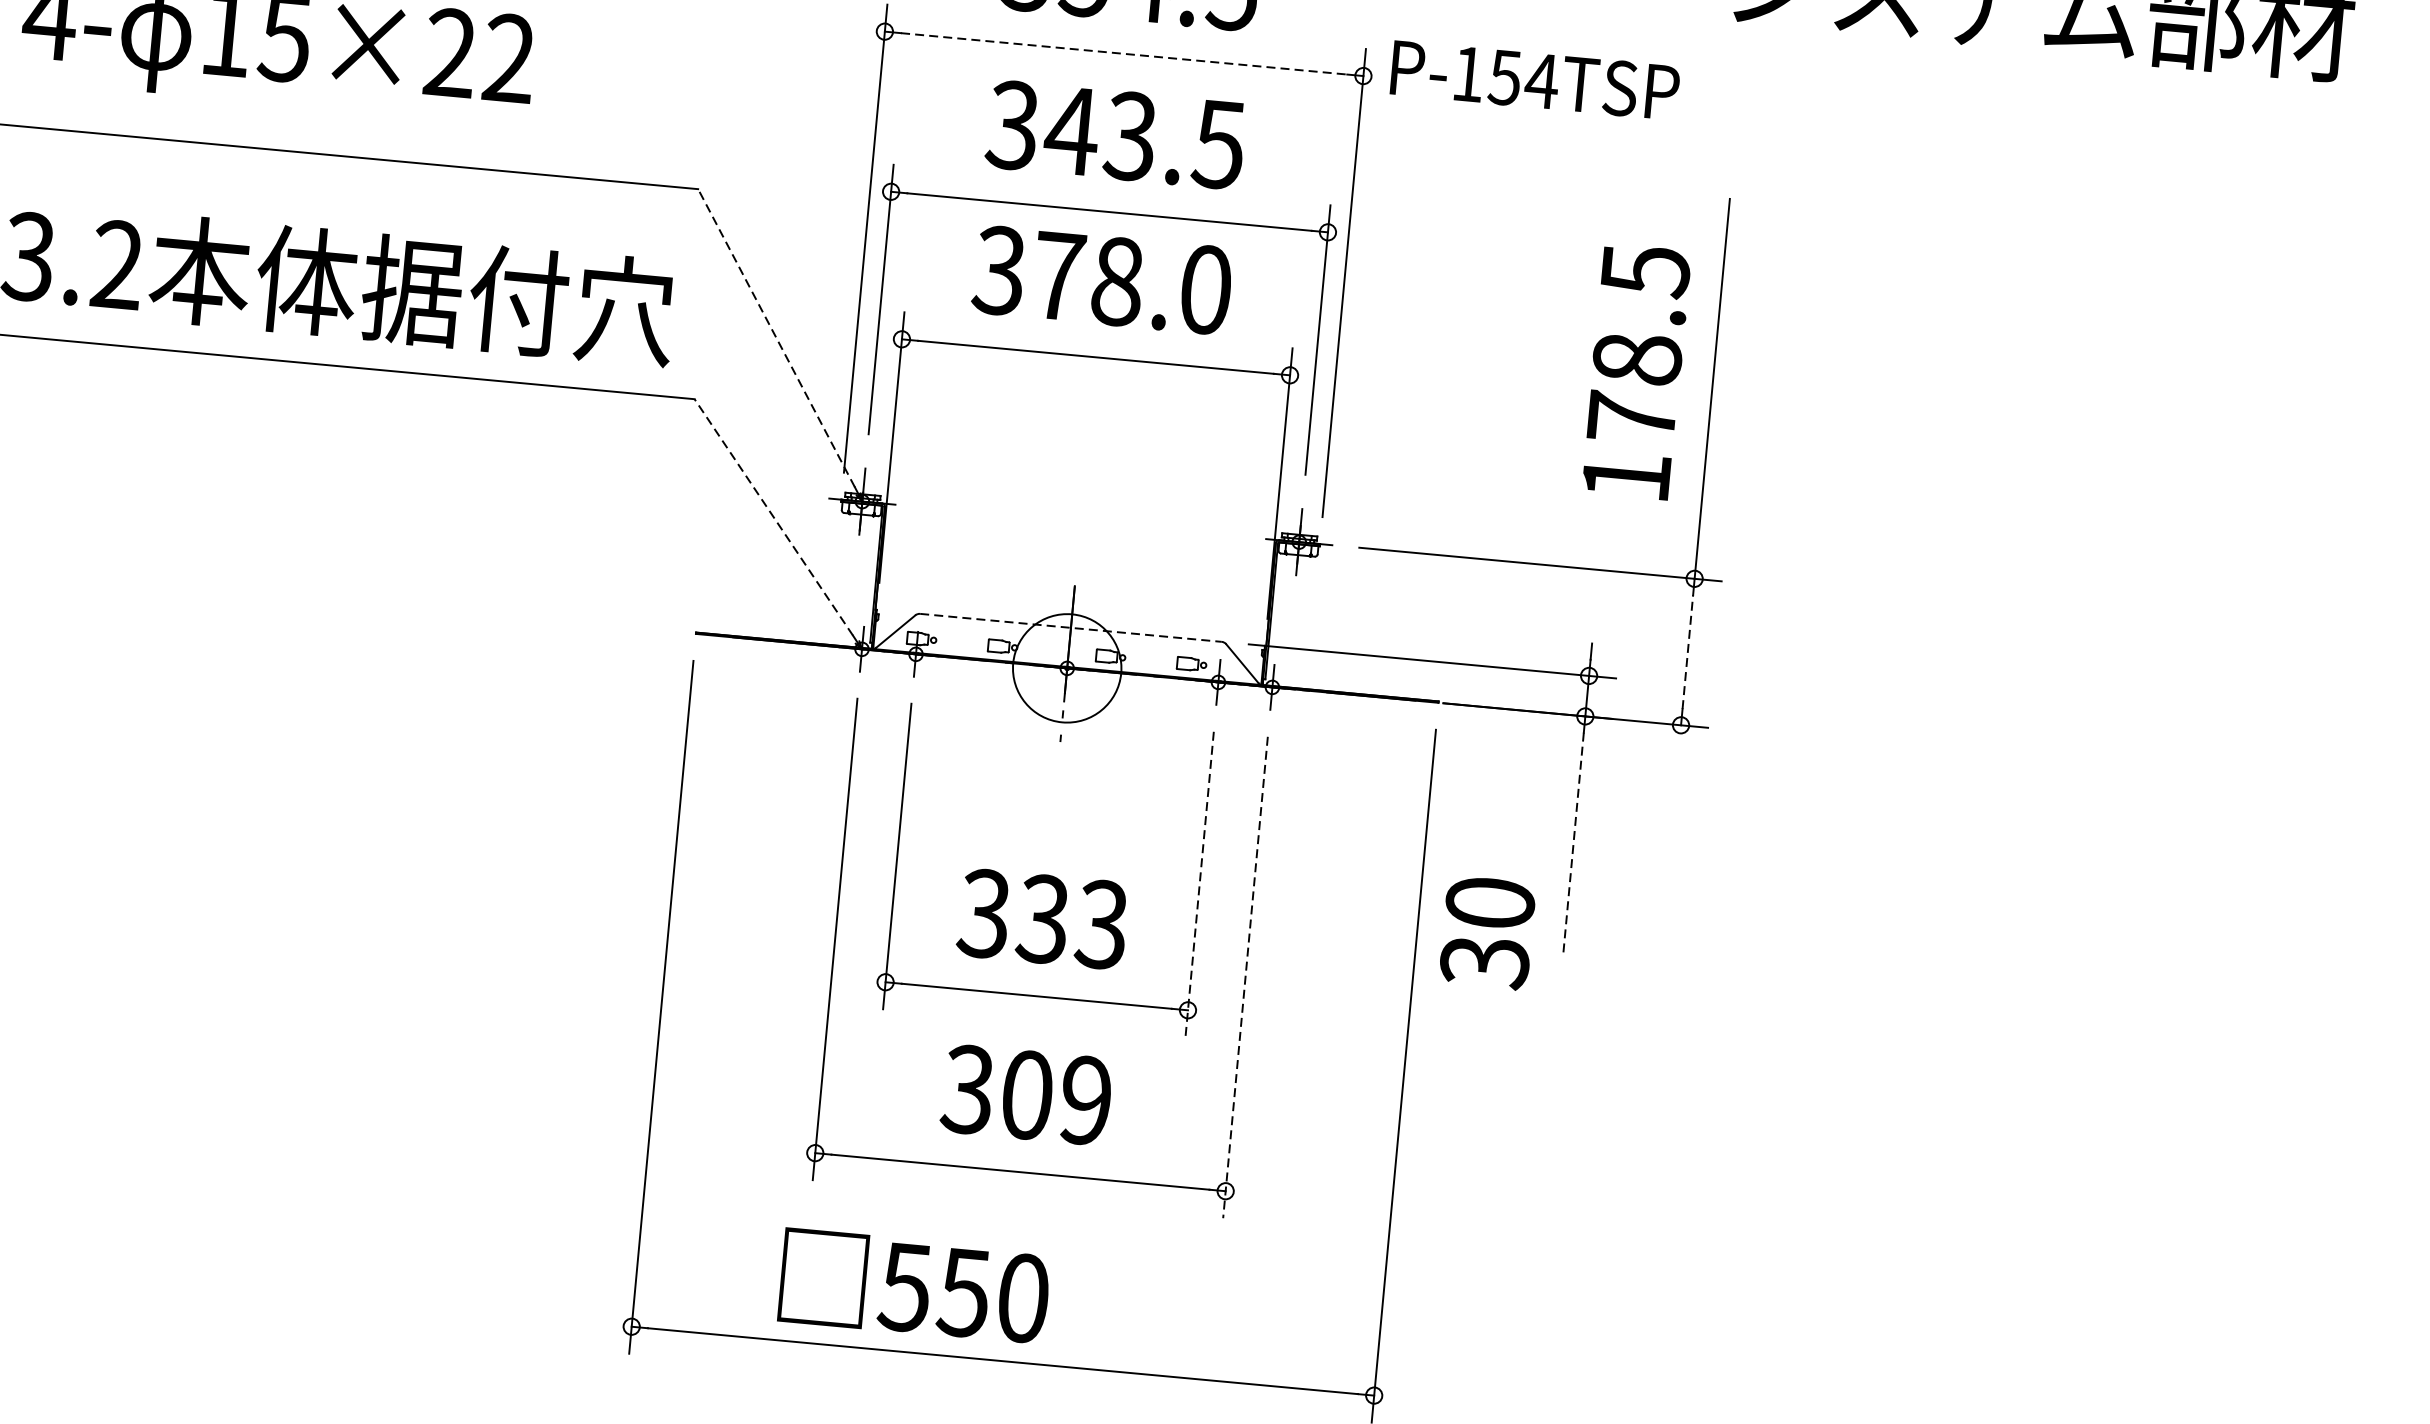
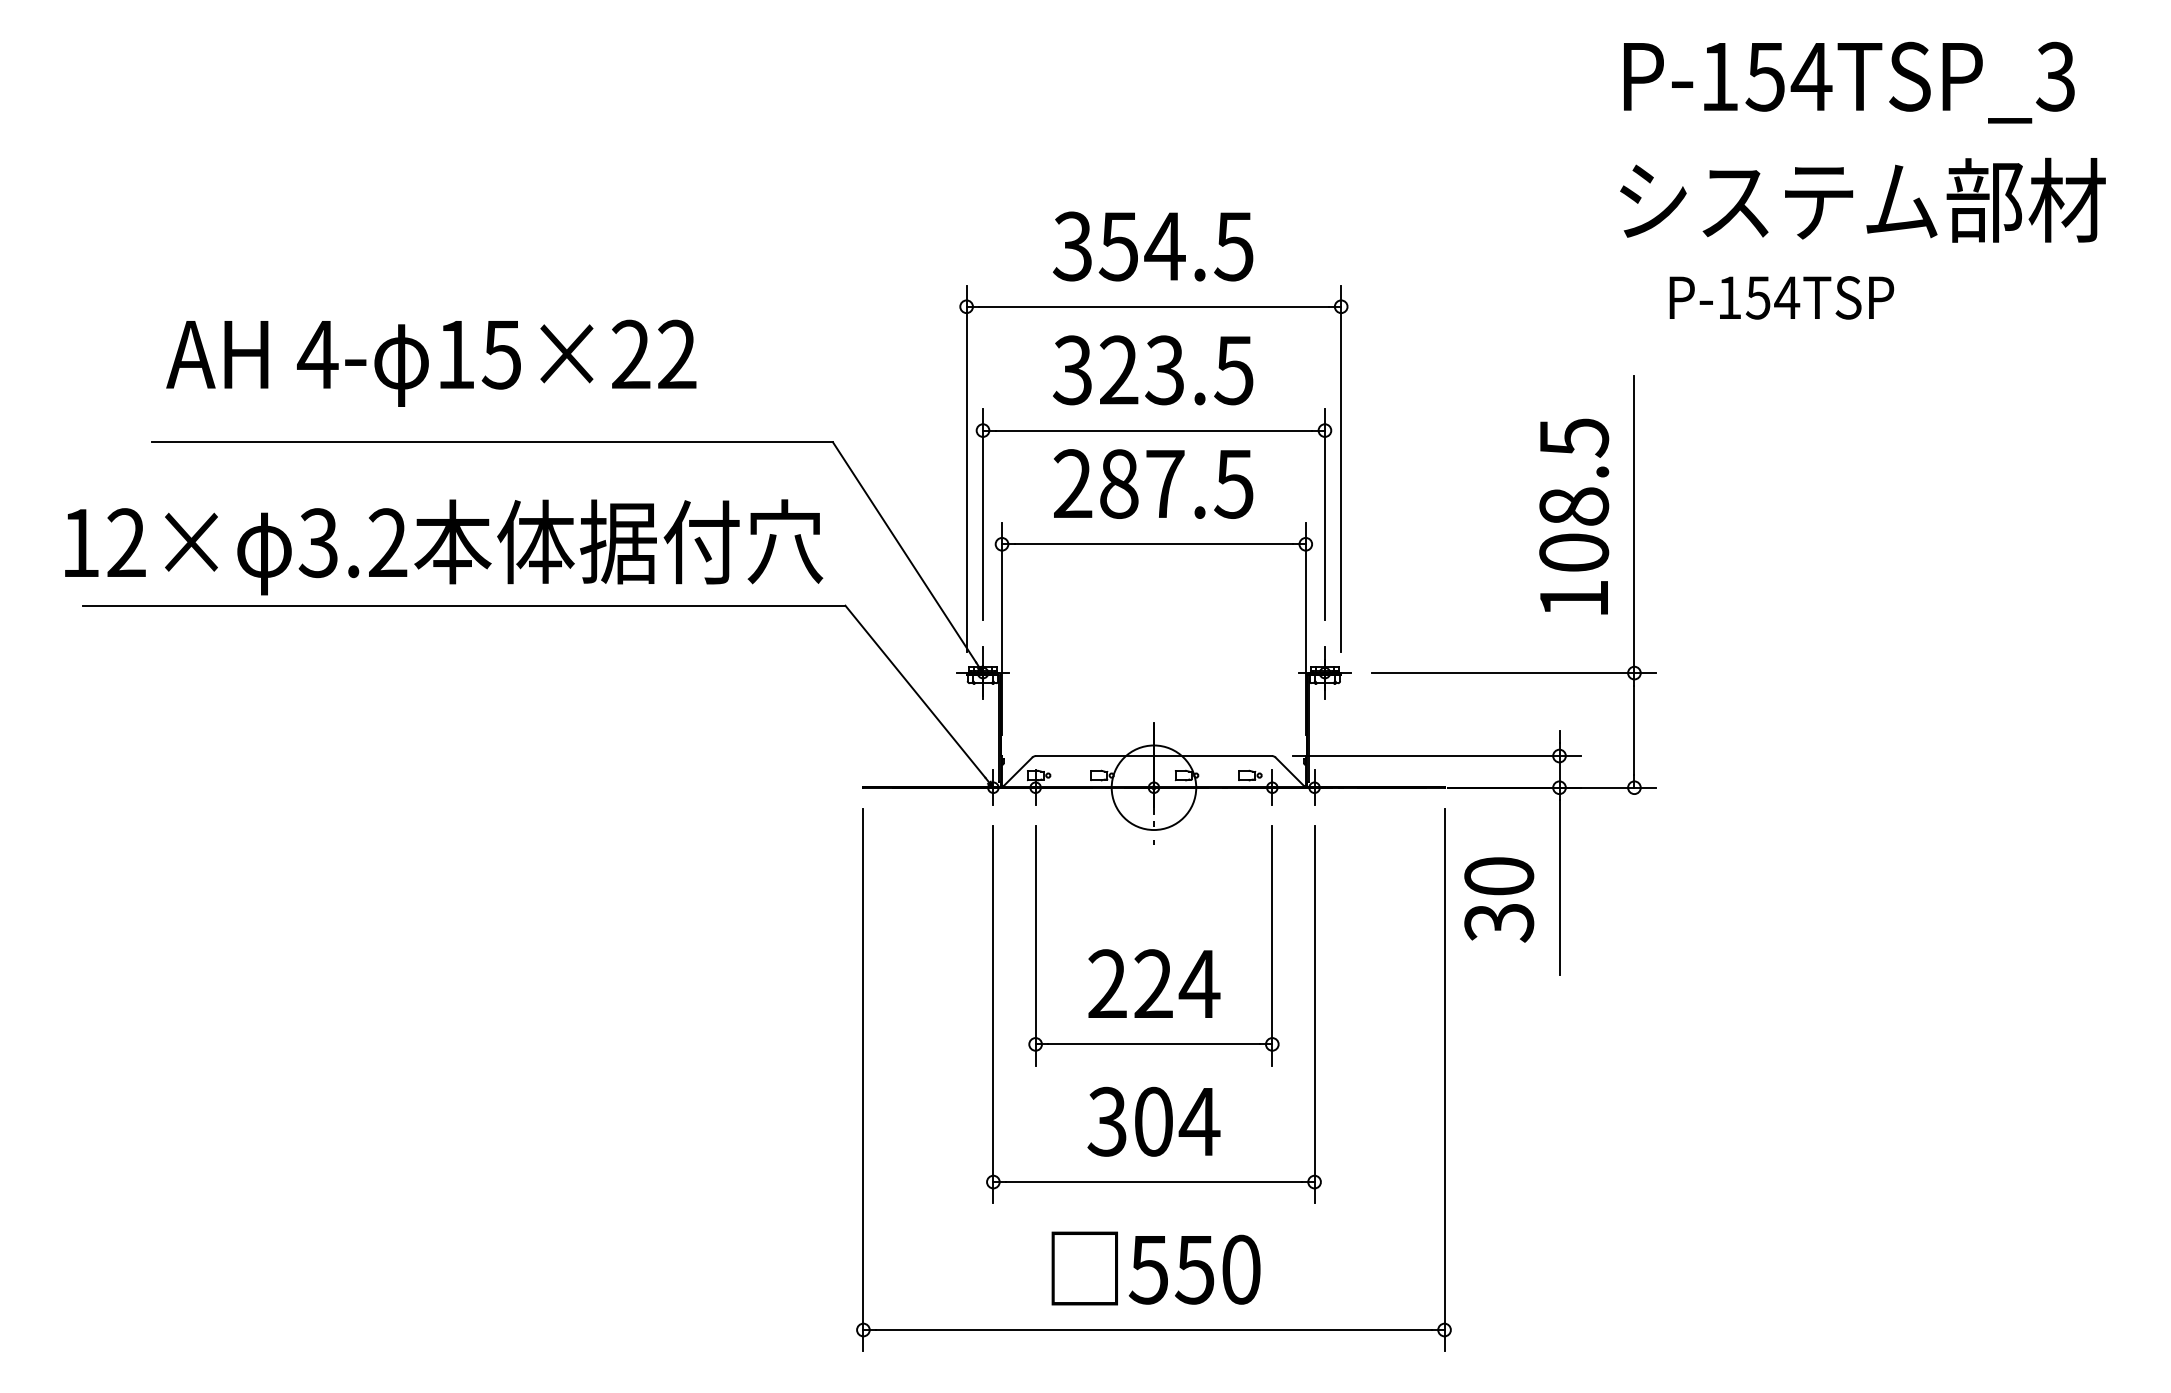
line: (1123, 53) -> (1153, 306), dashed -> solid
text: (1534, 80) -> (1781, 297), moved
text: (1071, 129) -> (1118, 369), 343.5 -> 323.5
text: (1101, 279) -> (1152, 483), 378.0 -> 287.5
line: (776, 338) -> (904, 552), dashed -> solid
text: (1632, 417) -> (1574, 552), 178.5 -> 108.5
line: (773, 517) -> (915, 691), dashed -> solid
line: (1071, 628) -> (1154, 756), dashed -> solid
line: (1687, 652) -> (1634, 730), dashed -> solid
line: (1573, 845) -> (1559, 888), dashed -> solid
line: (1199, 883) -> (1272, 945), dashed -> solid
text: (1043, 919) -> (1153, 984), 333 -> 224
text: (1487, 932) -> (1499, 899), moved
line: (1245, 978) -> (1314, 1015), dashed -> solid
text: (1085, 1100) -> (1199, 1121), 309 -> 304
text: (913, 1286) -> (1155, 1268), moved

